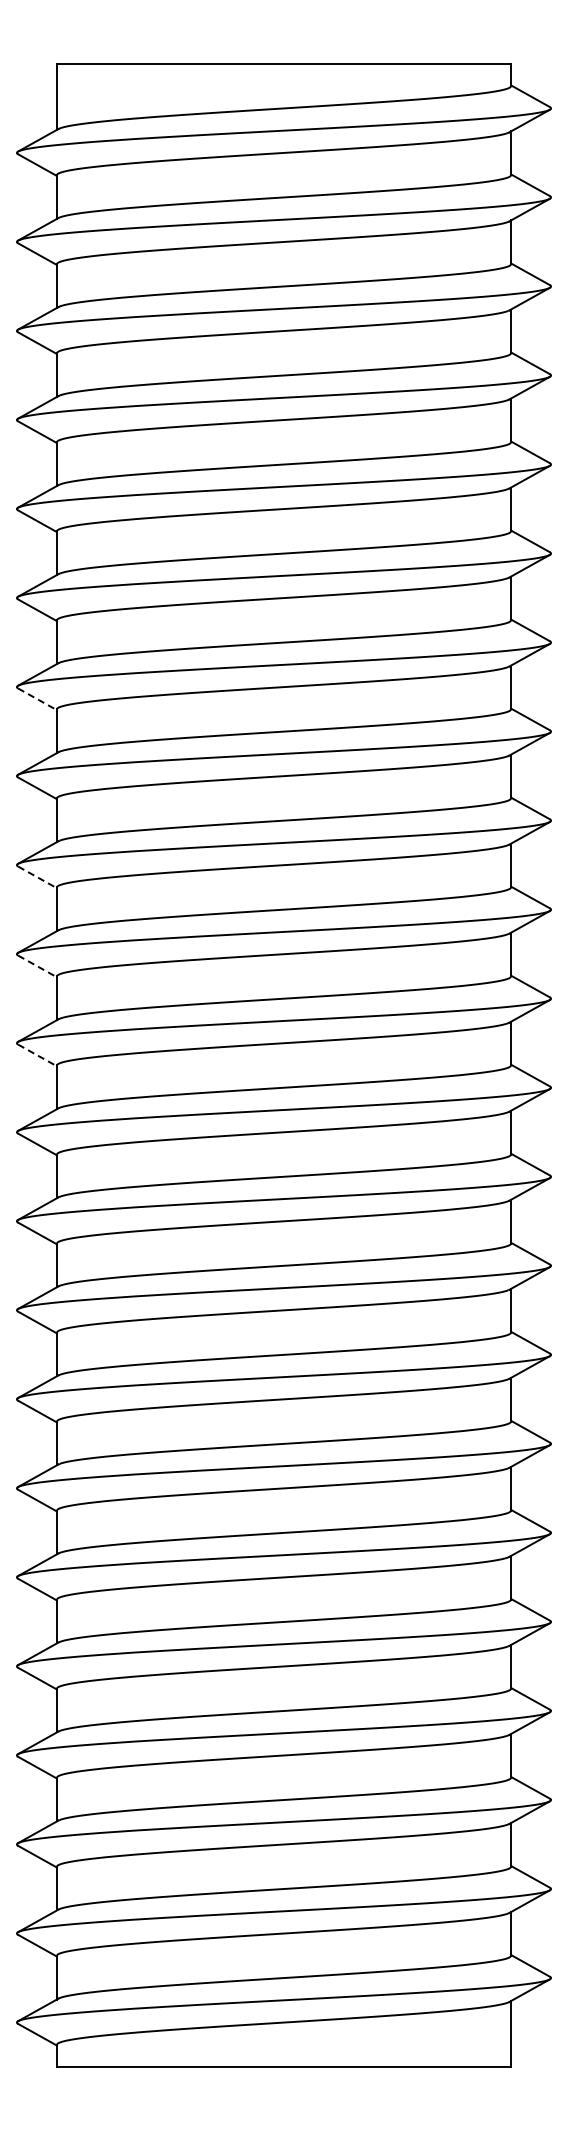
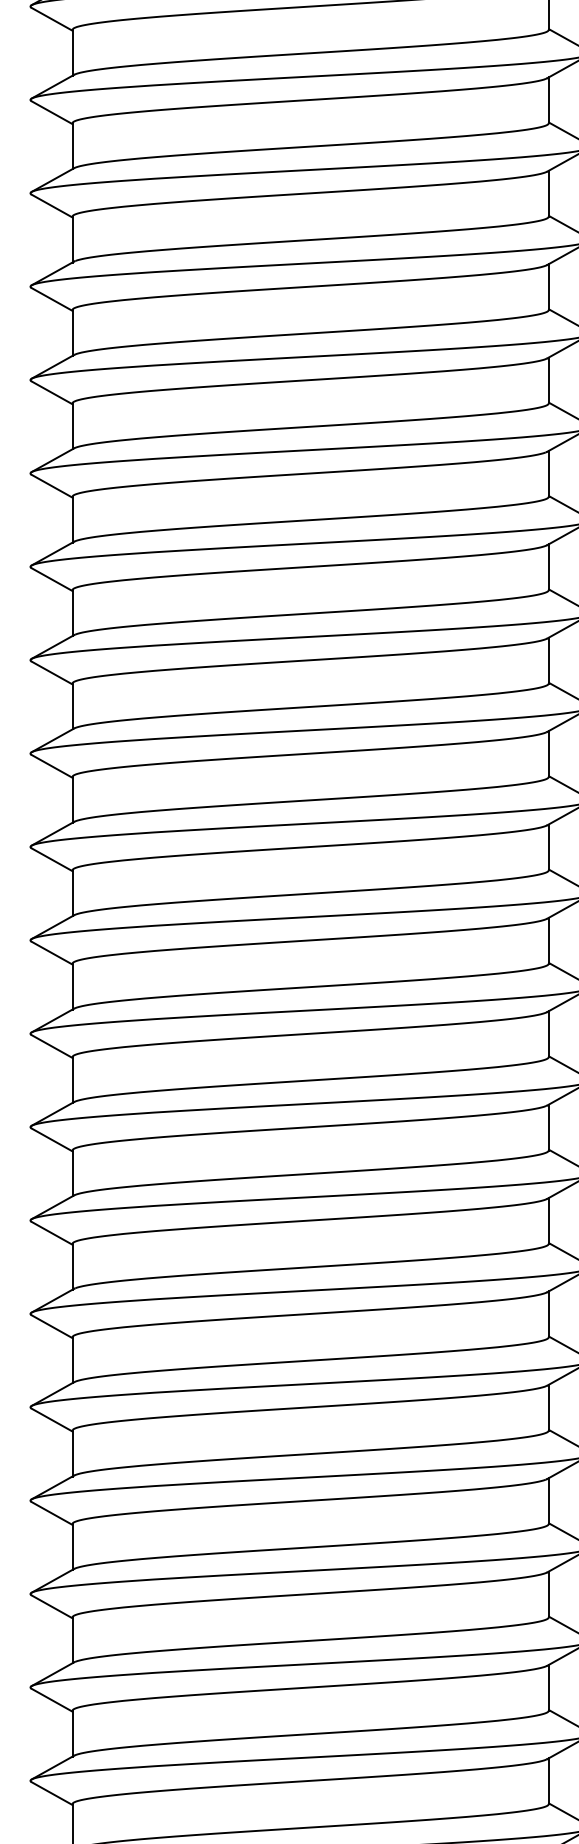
line: (37, 699) -> (52, 486), dashed -> solid
line: (37, 877) -> (52, 673), dashed -> solid
line: (37, 966) -> (52, 766), dashed -> solid
line: (37, 1055) -> (52, 859), dashed -> solid

